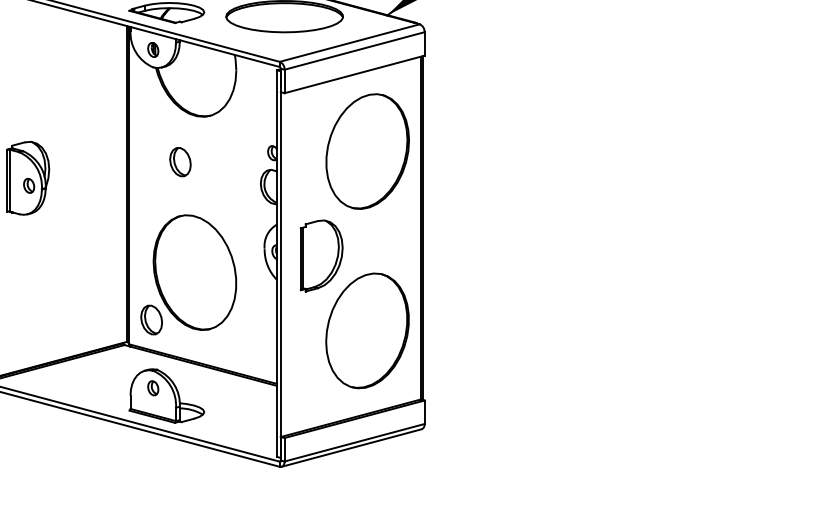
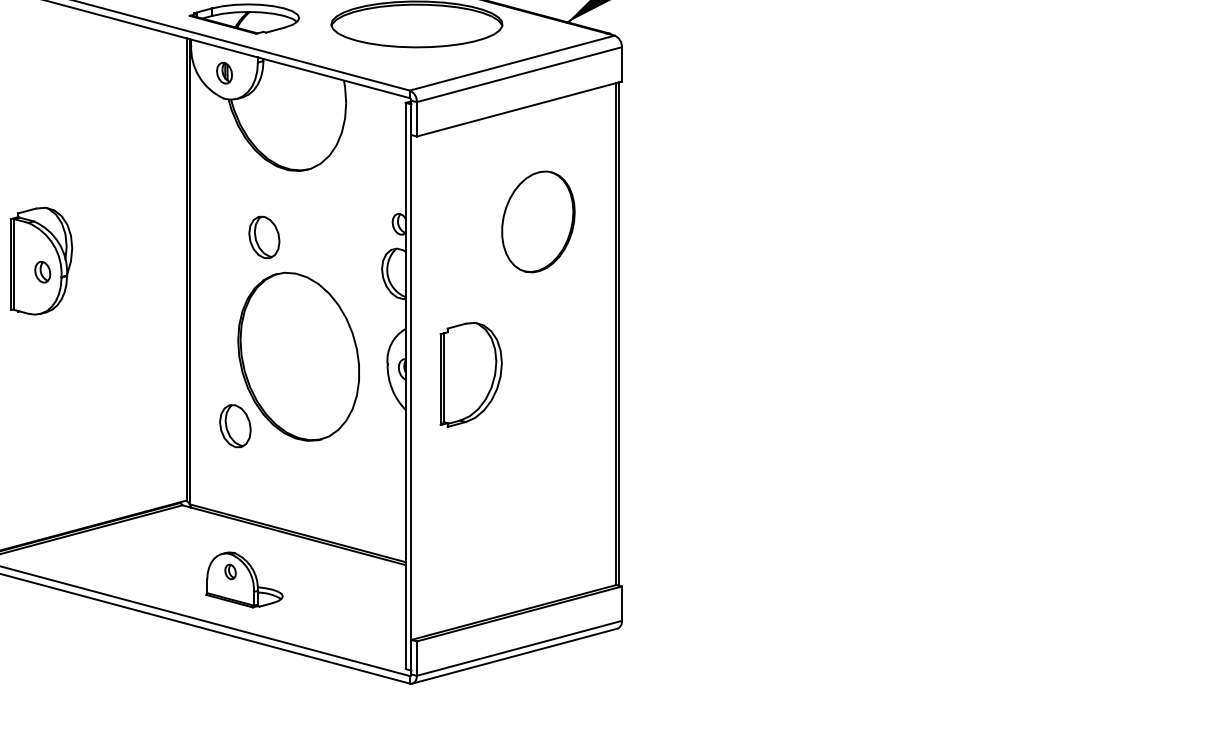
part: (367, 151) -> (538, 221), size x0.6
part: (188, 274) -> (289, 359), moved
part: (367, 330) -> (538, 483), removed
part: (166, 395) -> (243, 579), size x0.7

